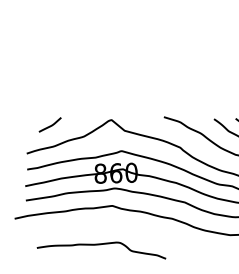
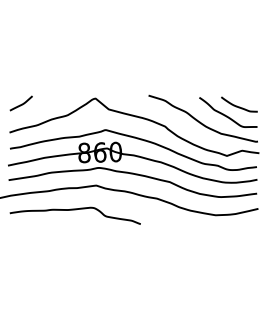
curve: (50, 124) -> (21, 103), moved
curve: (100, 245) -> (74, 210), moved

